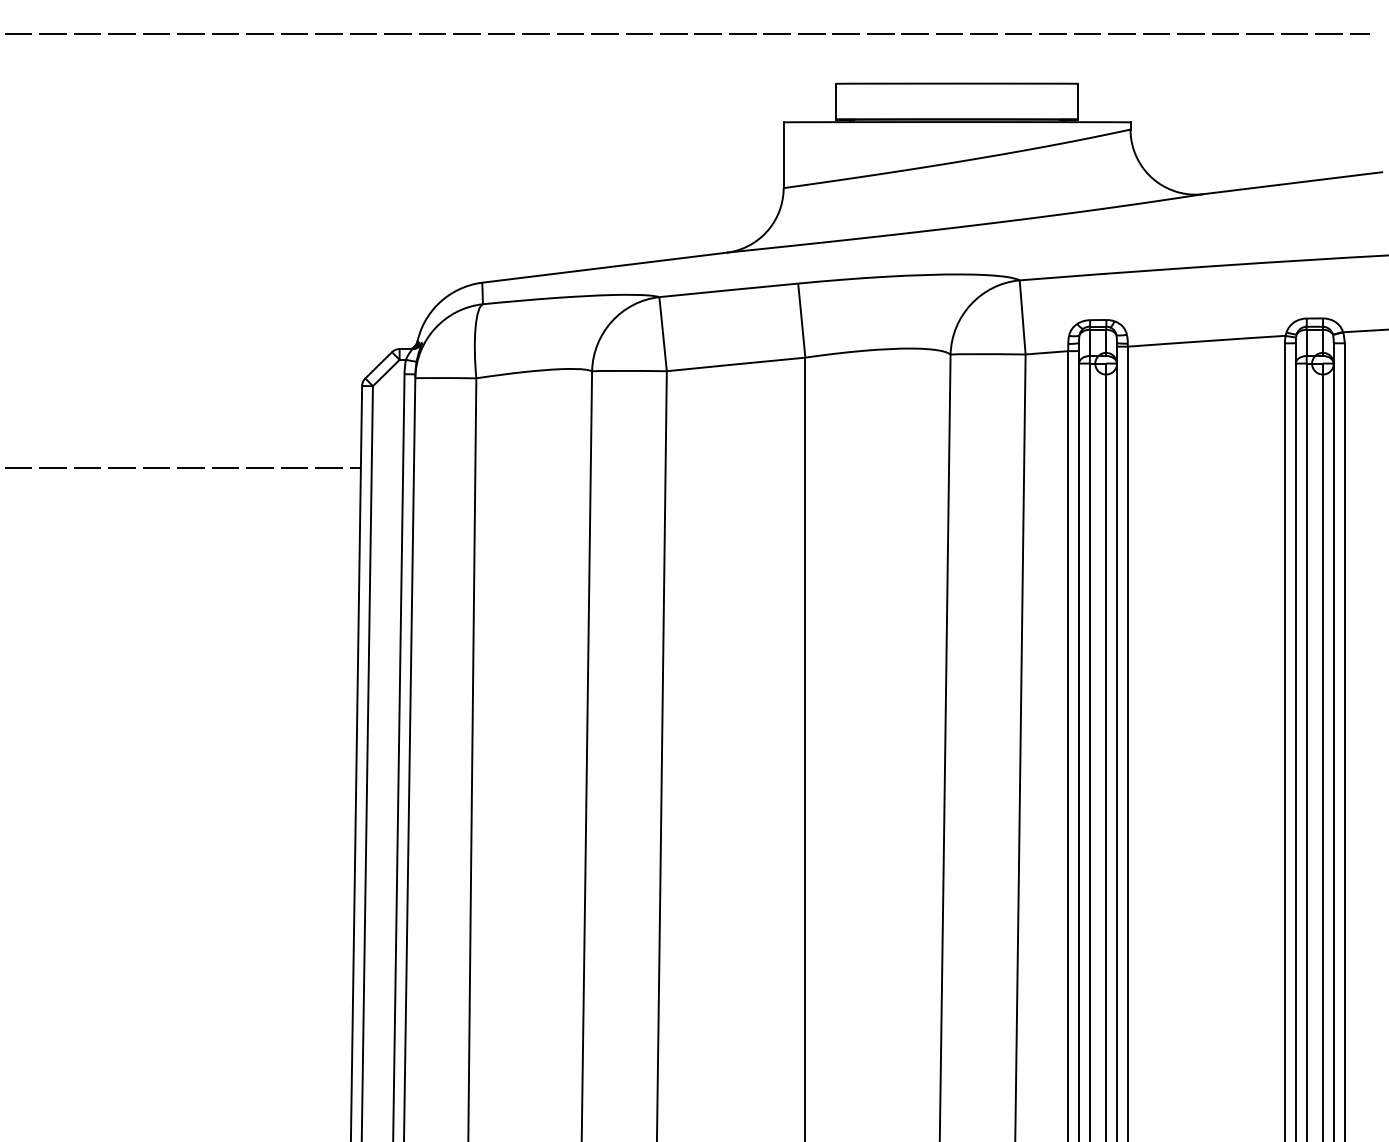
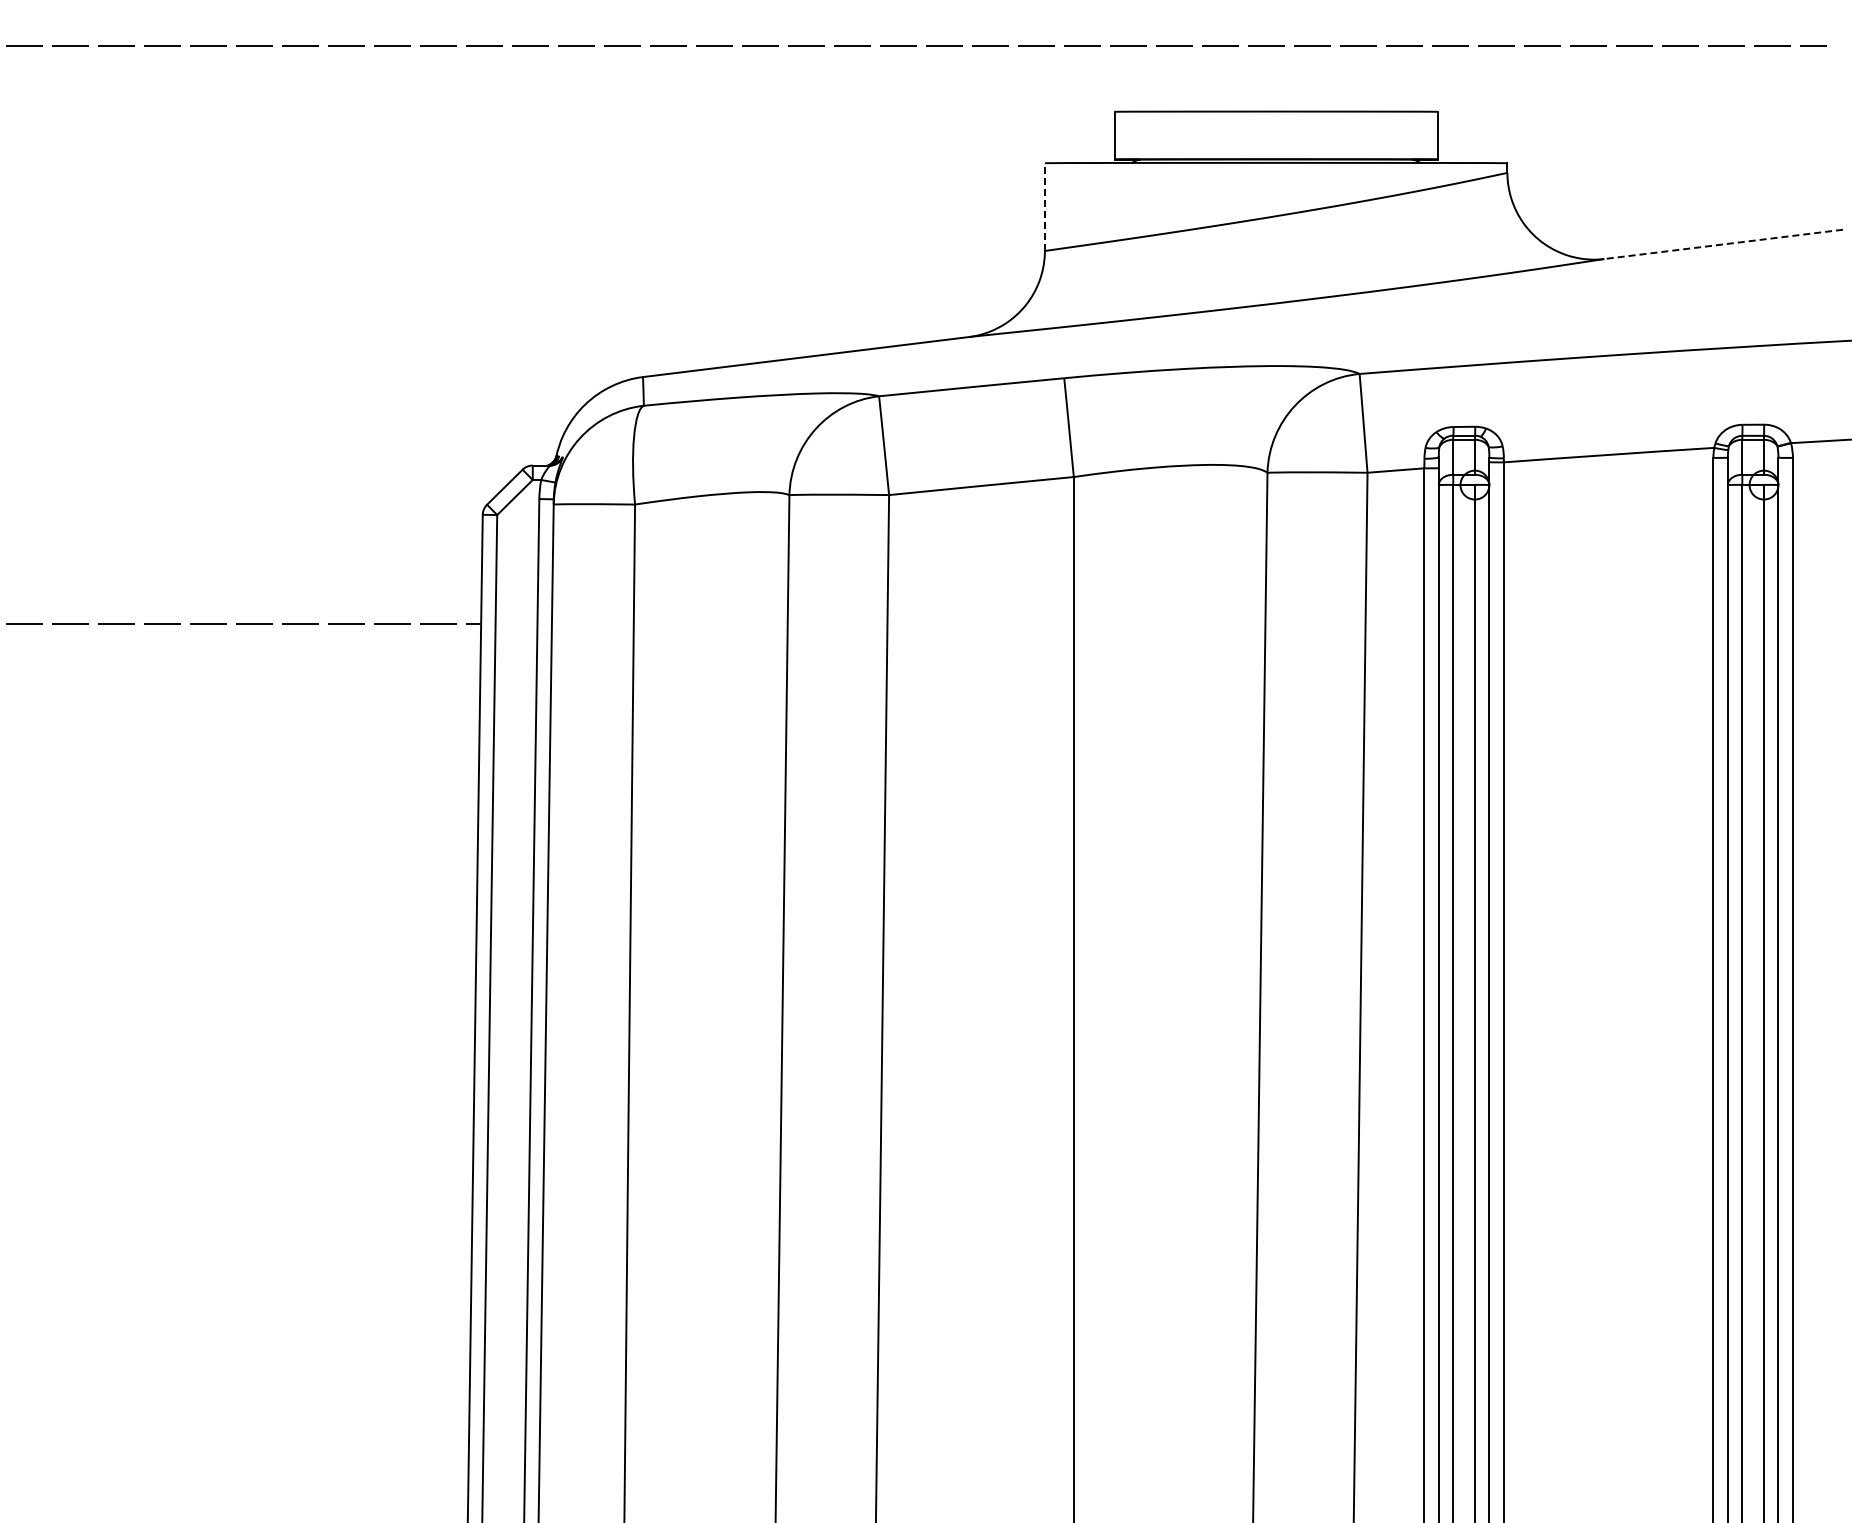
line: (783, 155) -> (1044, 207), solid -> dashed
line: (1292, 183) -> (1723, 244), solid -> dashed

